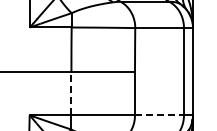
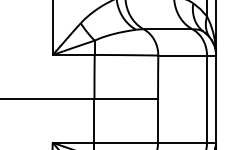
line: (71, 93) -> (94, 120), dashed -> solid
line: (160, 115) -> (183, 142), dashed -> solid

